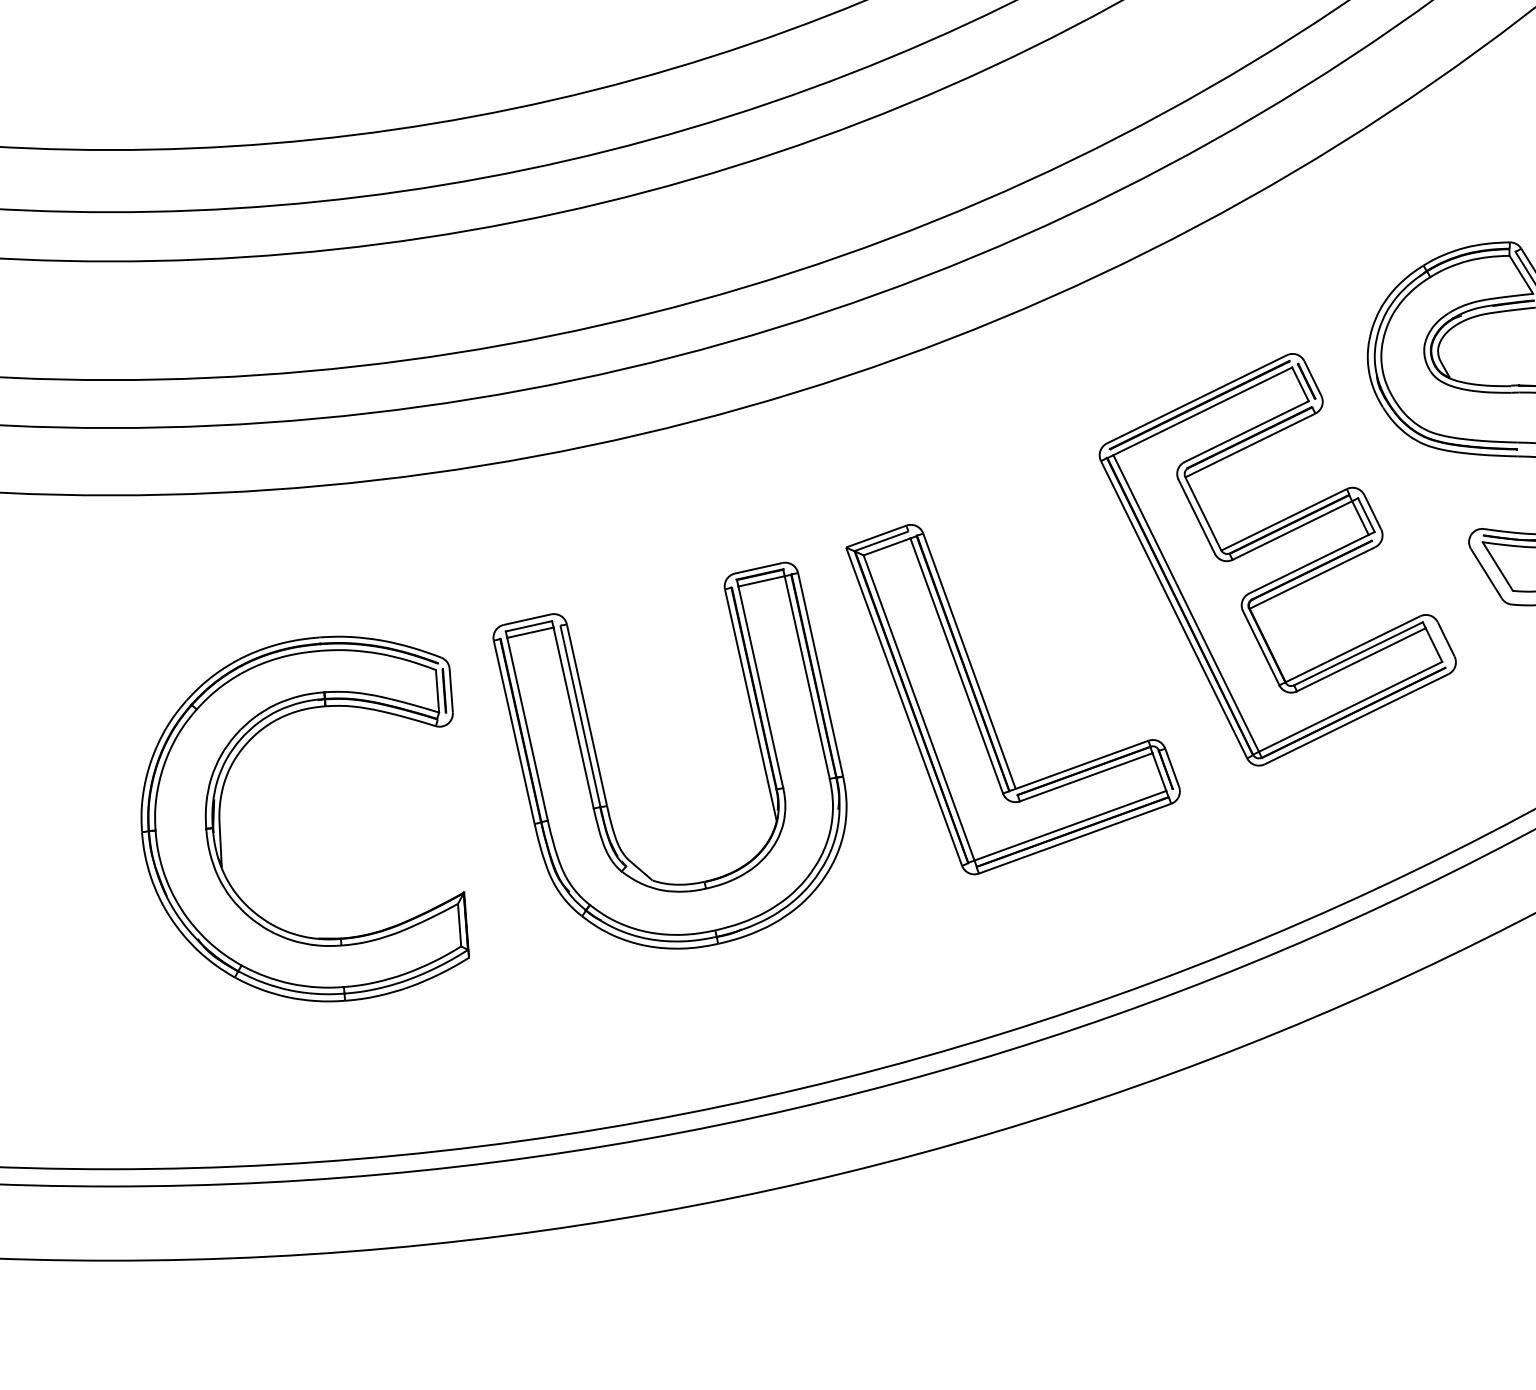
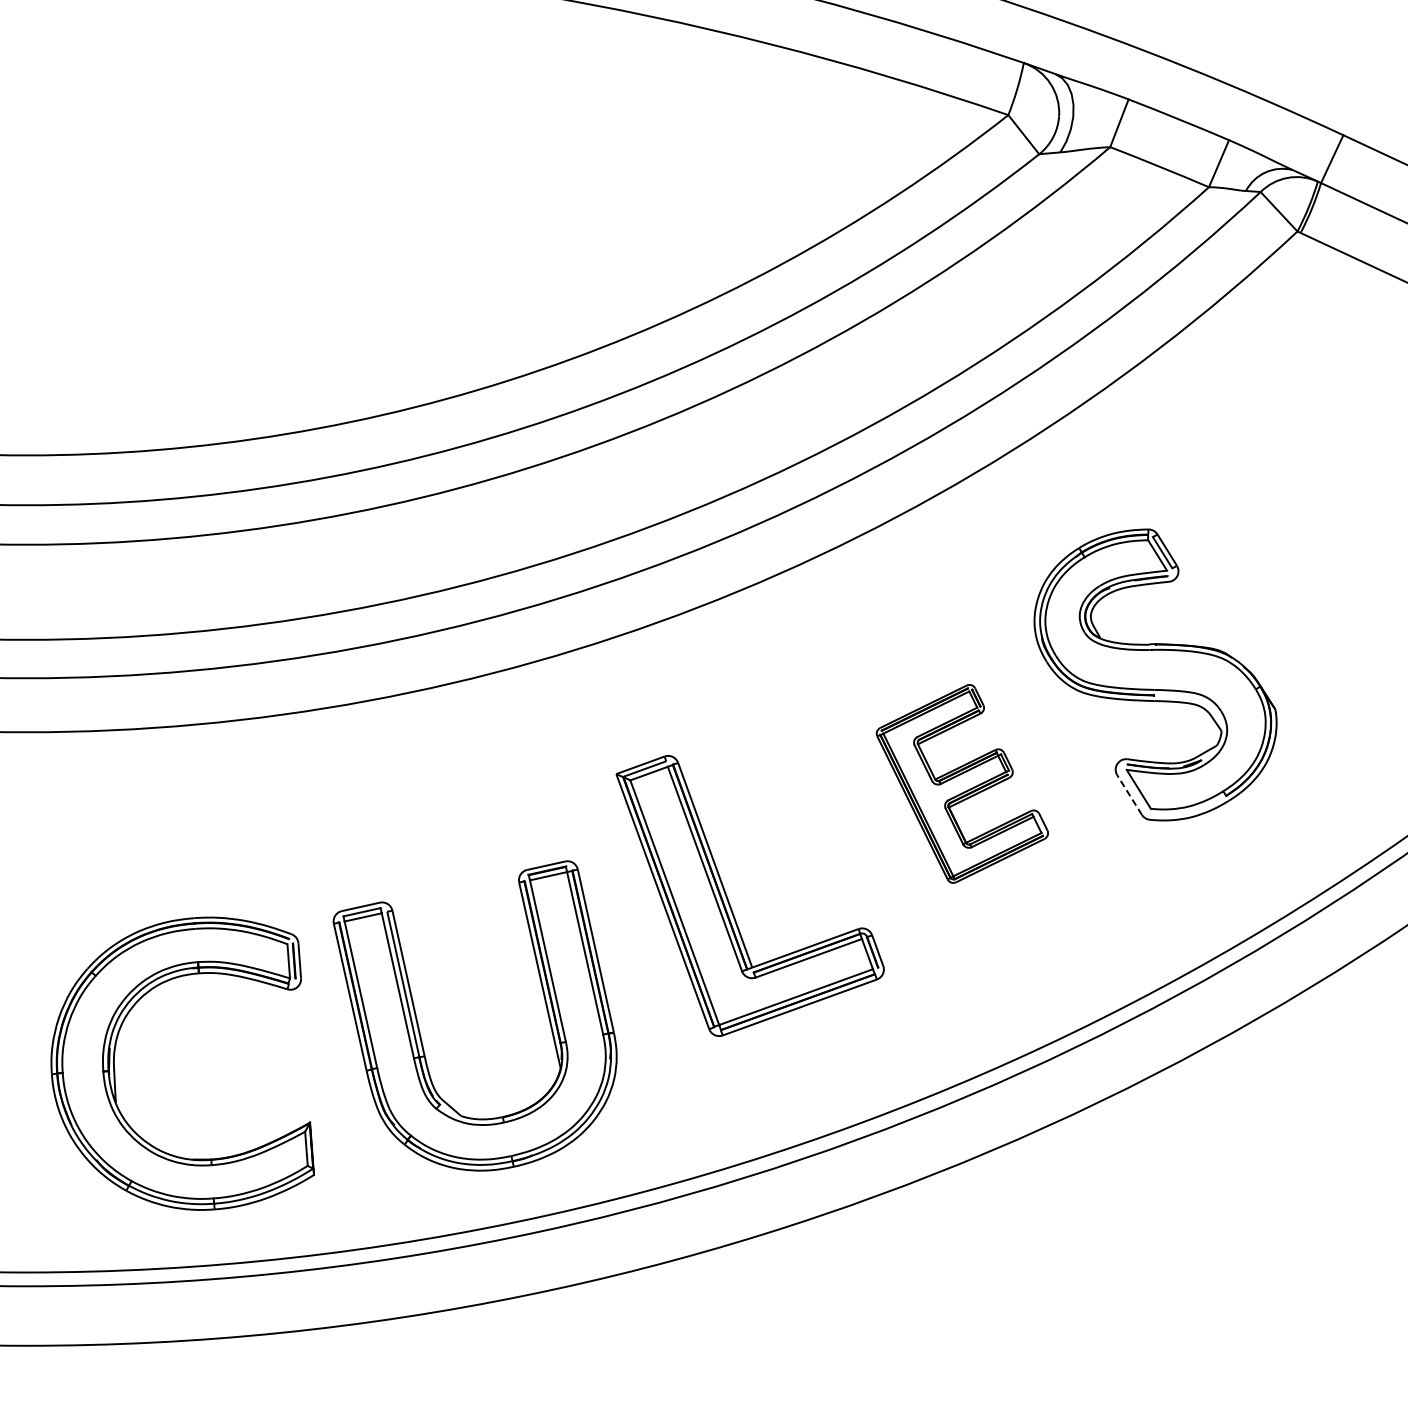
part: (1277, 559) -> (962, 783), size x0.6
line: (1486, 574) -> (1129, 795), solid -> dashed
part: (600, 770) -> (419, 1027), moved
part: (221, 827) -> (115, 1070), moved

